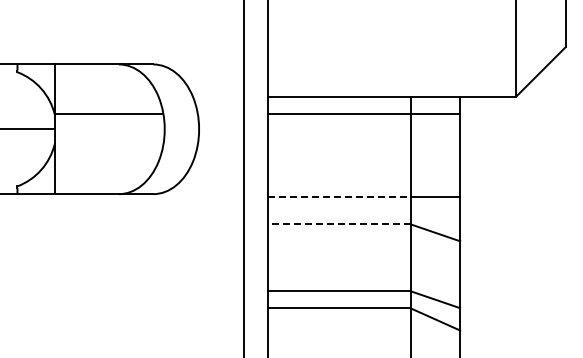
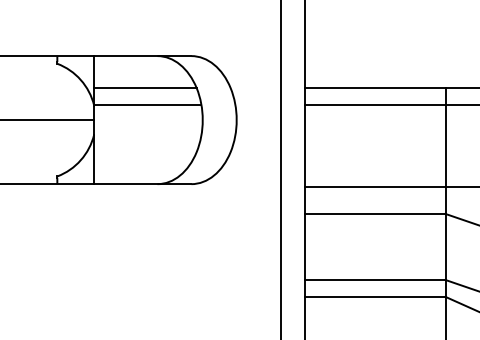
line: (106, 96) -> (145, 87), added
line: (339, 196) -> (375, 186), dashed -> solid
line: (338, 224) -> (374, 214), dashed -> solid

